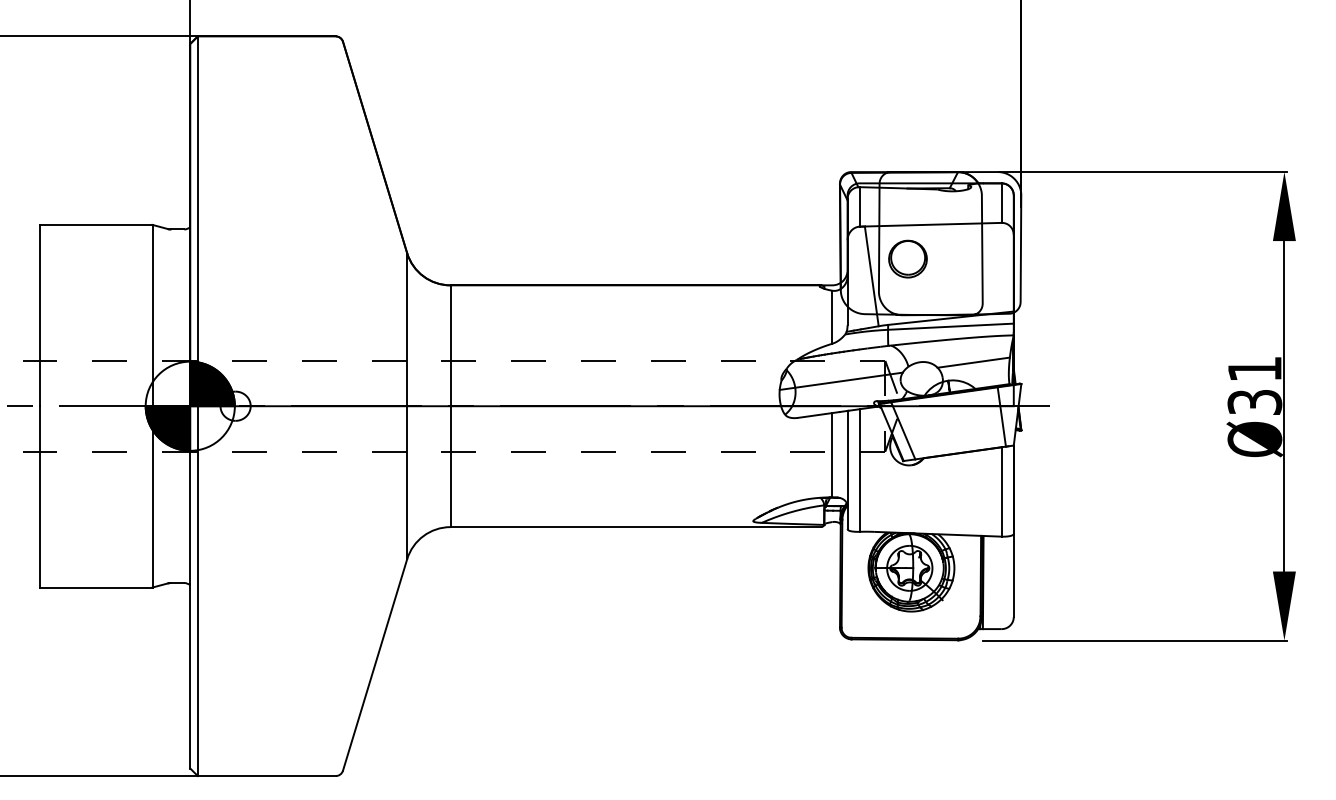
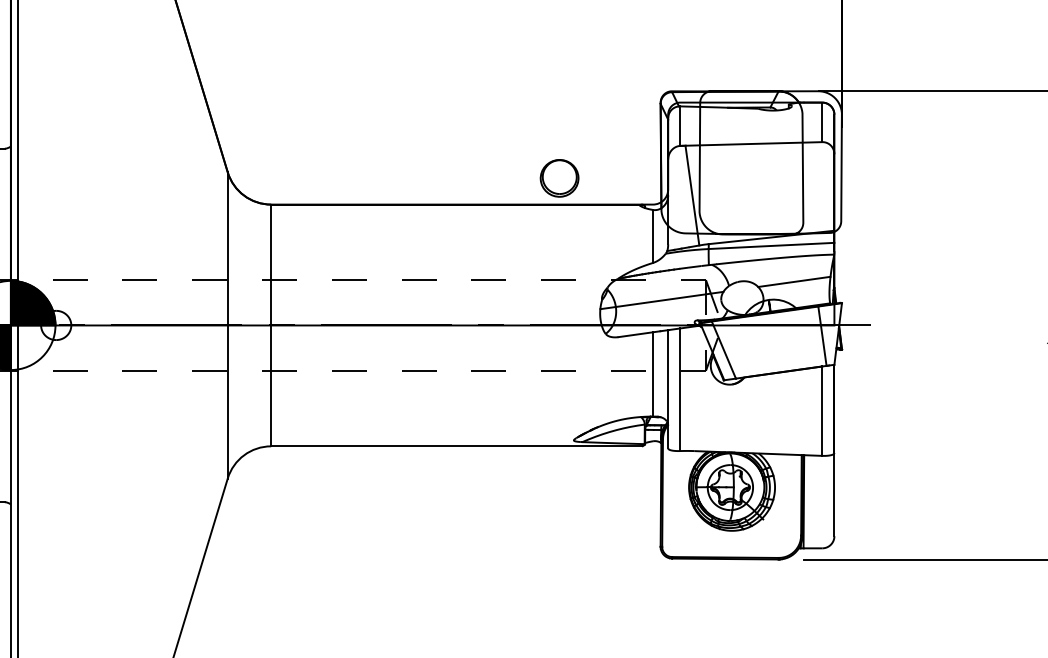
part: (907, 258) -> (559, 177), moved

